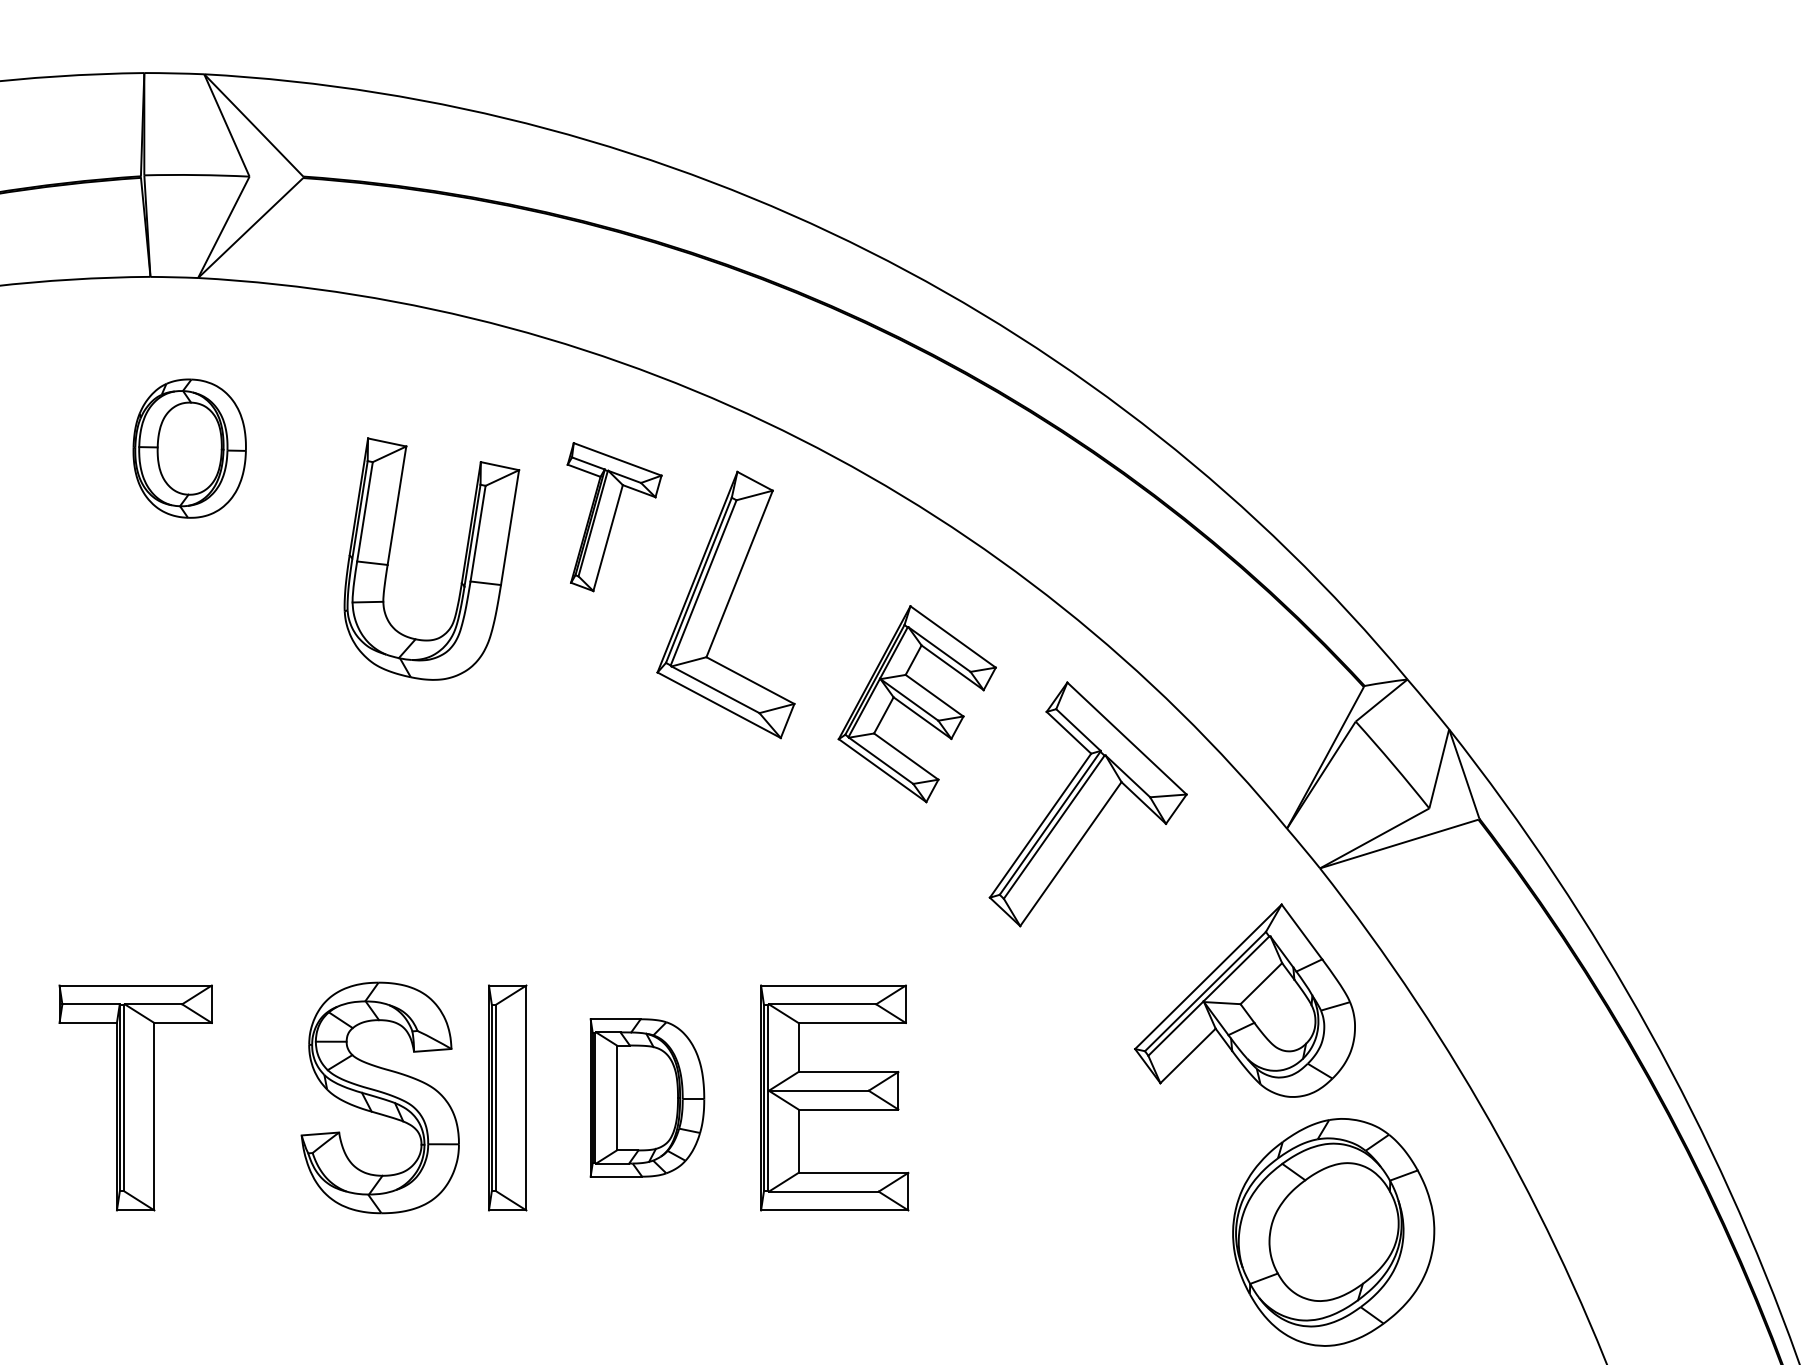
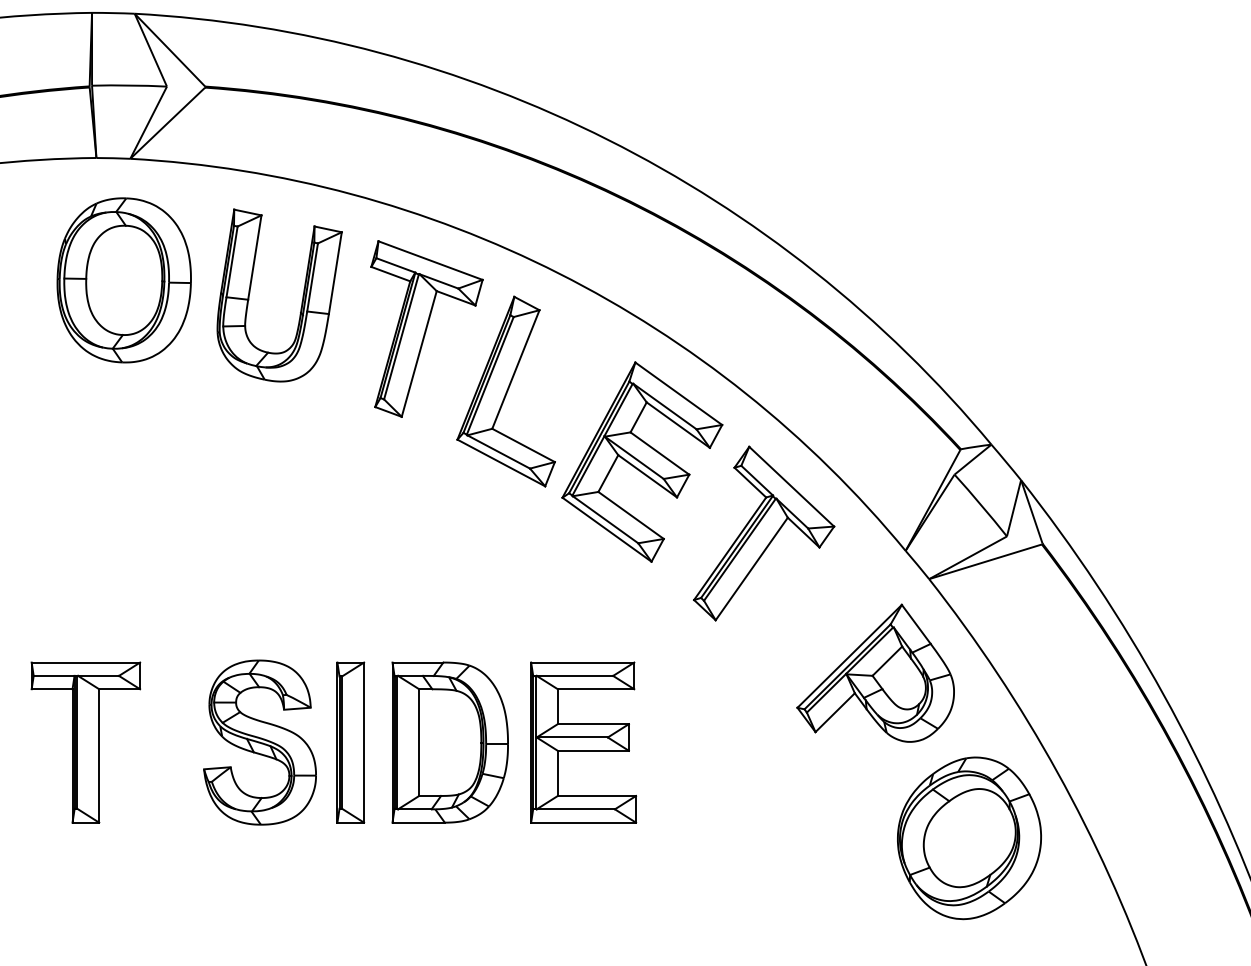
part: (189, 448) -> (124, 280), size x1.67
part: (614, 516) -> (426, 328), size x1.67
part: (463, 564) -> (302, 299), moved
part: (917, 704) -> (642, 462), size x1.43
part: (647, 1097) -> (450, 742), size x1.43
part: (1333, 1232) -> (969, 838), moved

